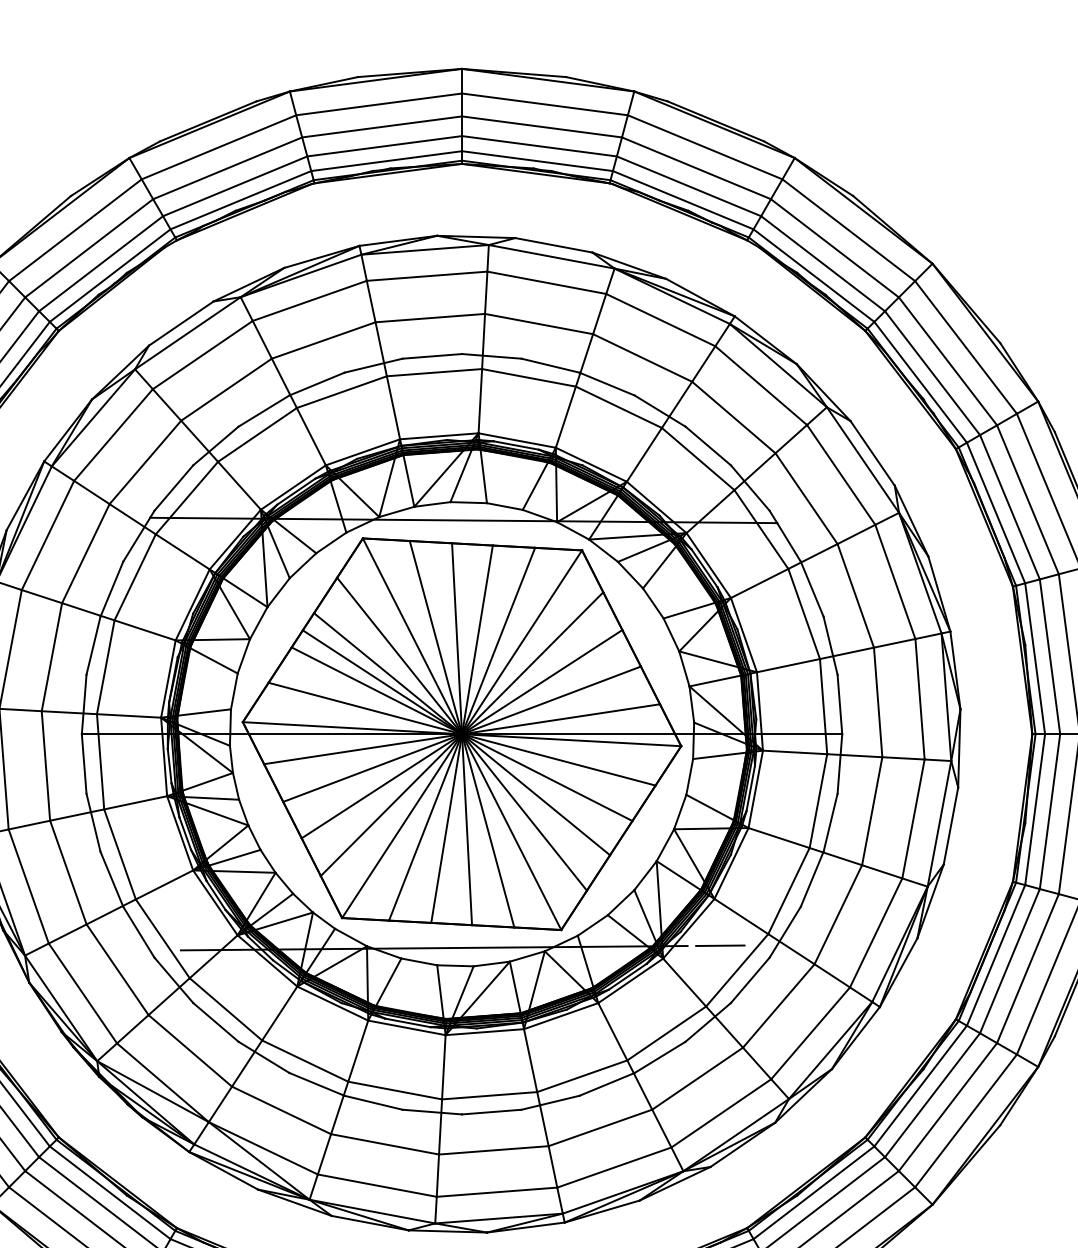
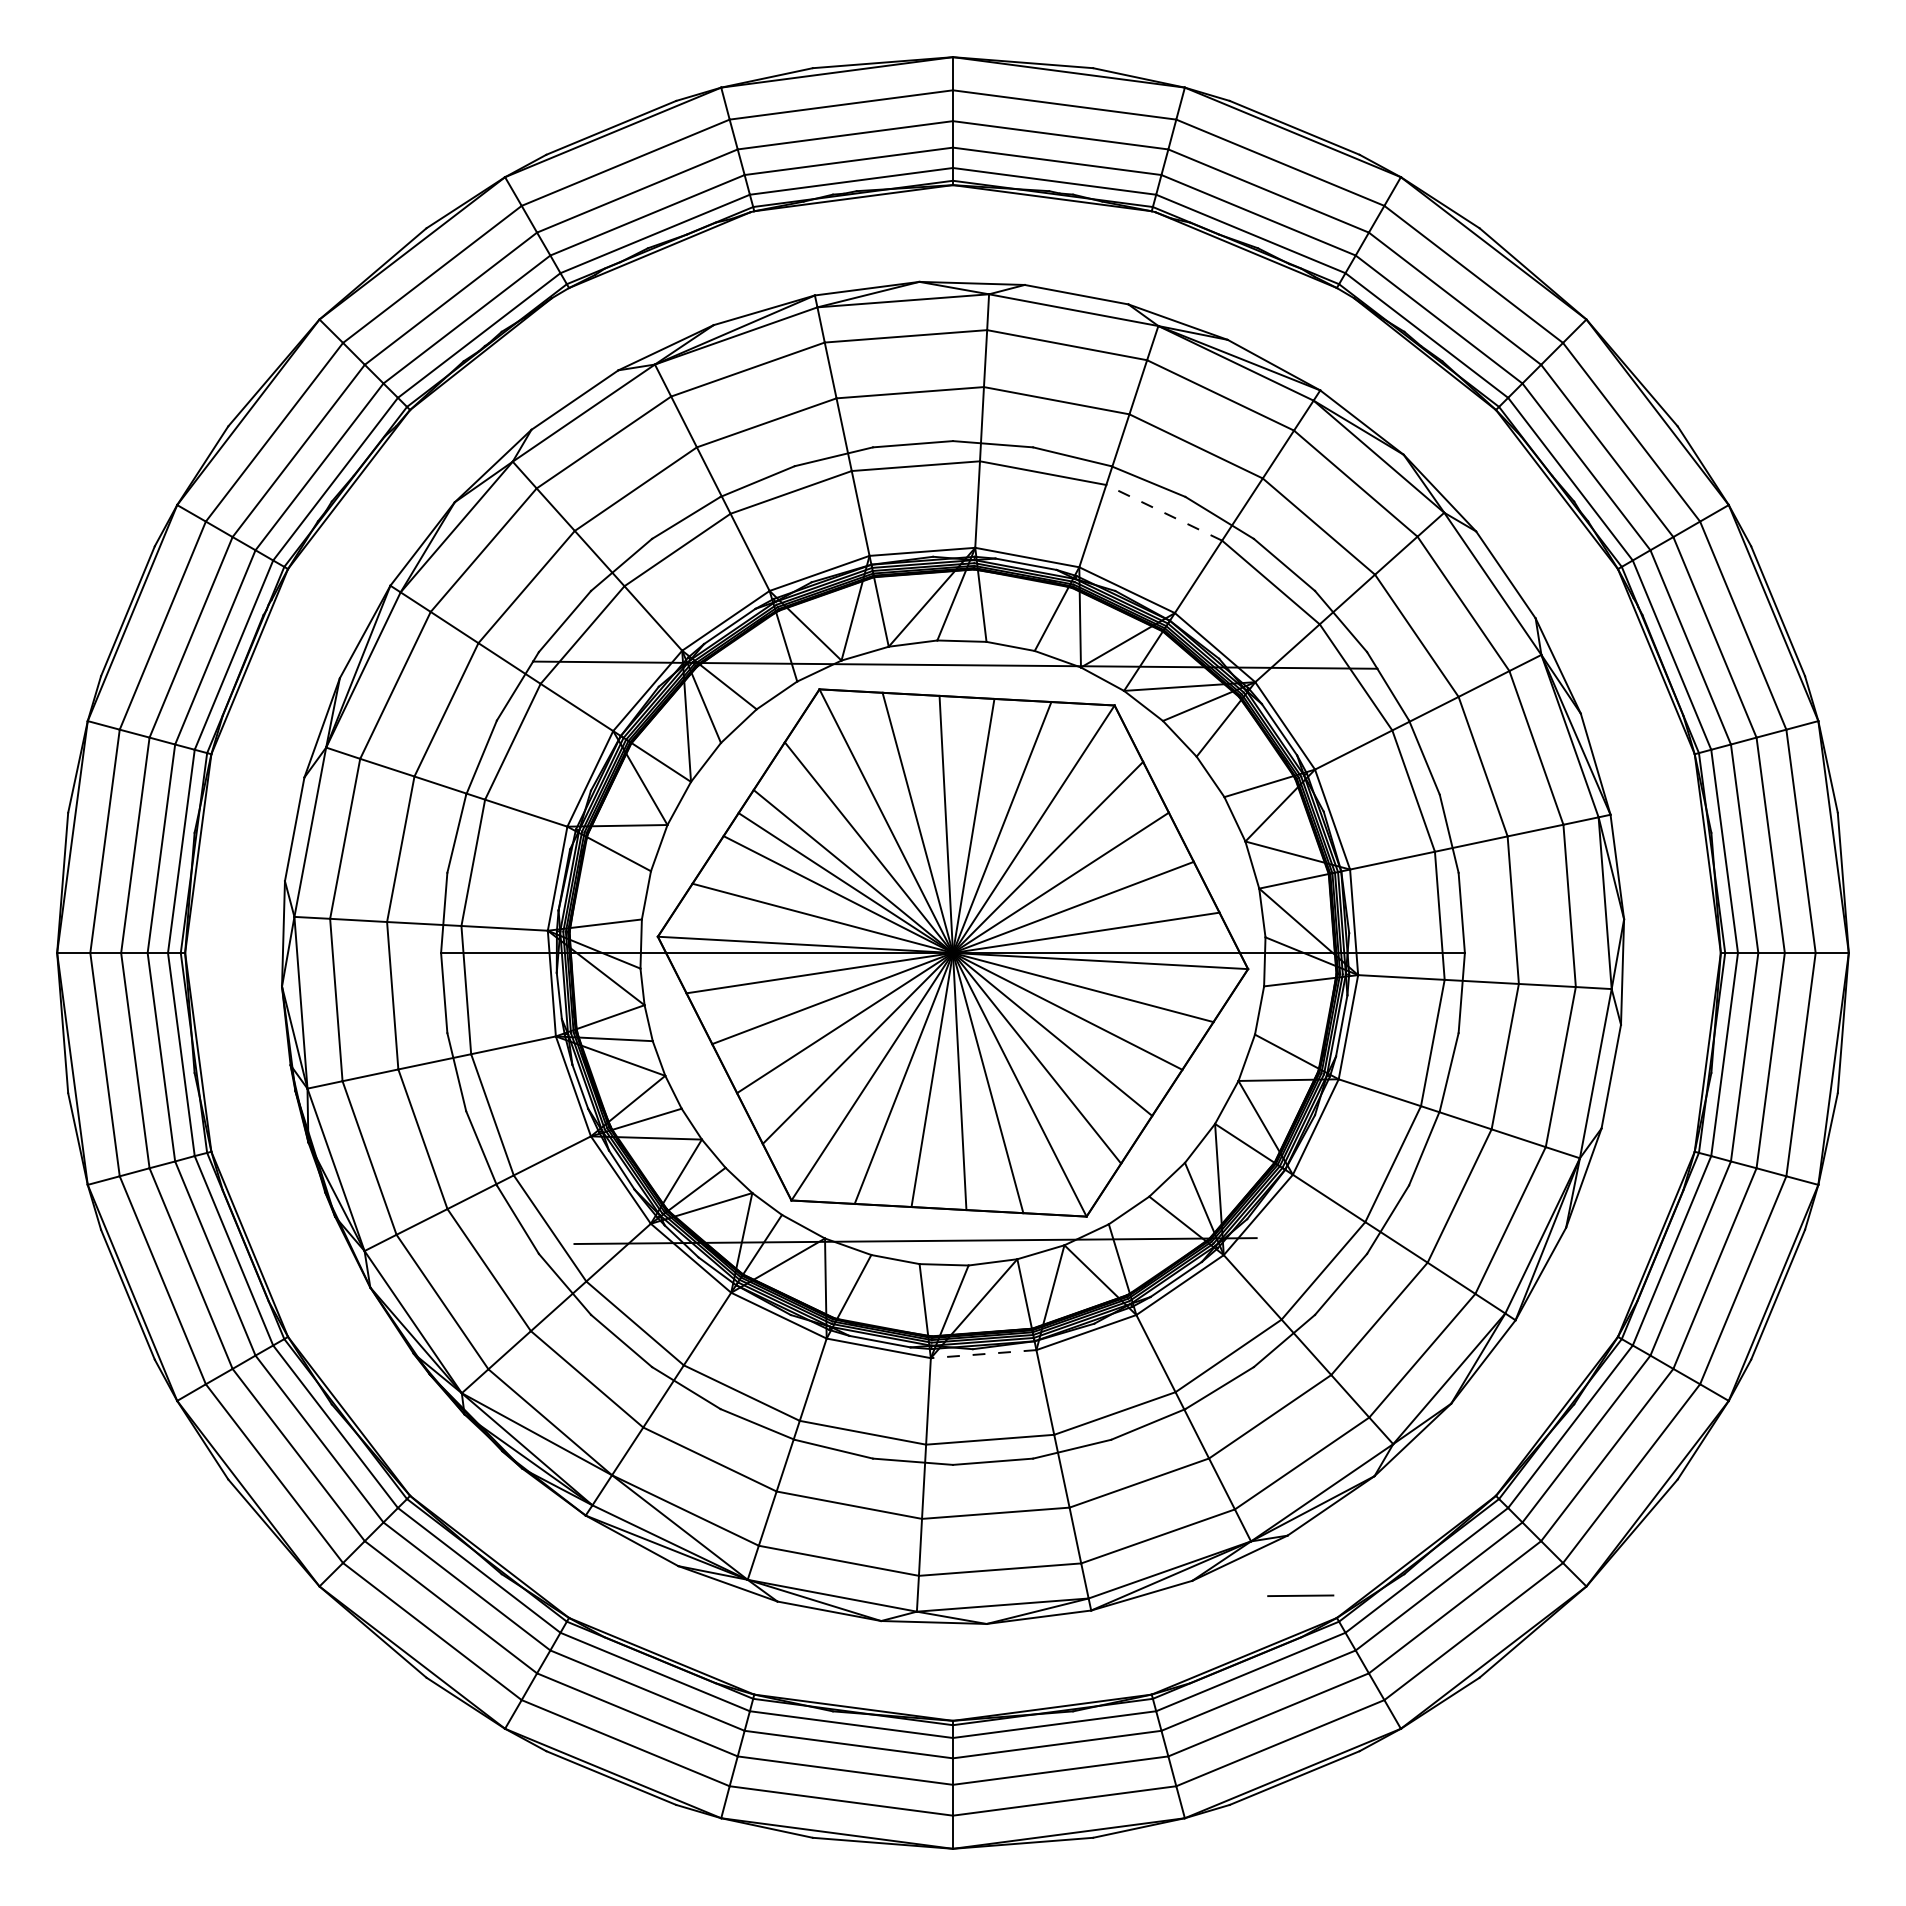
line: (618, 407) -> (1163, 512), solid -> dashed
line: (720, 945) -> (1300, 1595), moved
line: (484, 1032) -> (983, 1354), solid -> dashed

